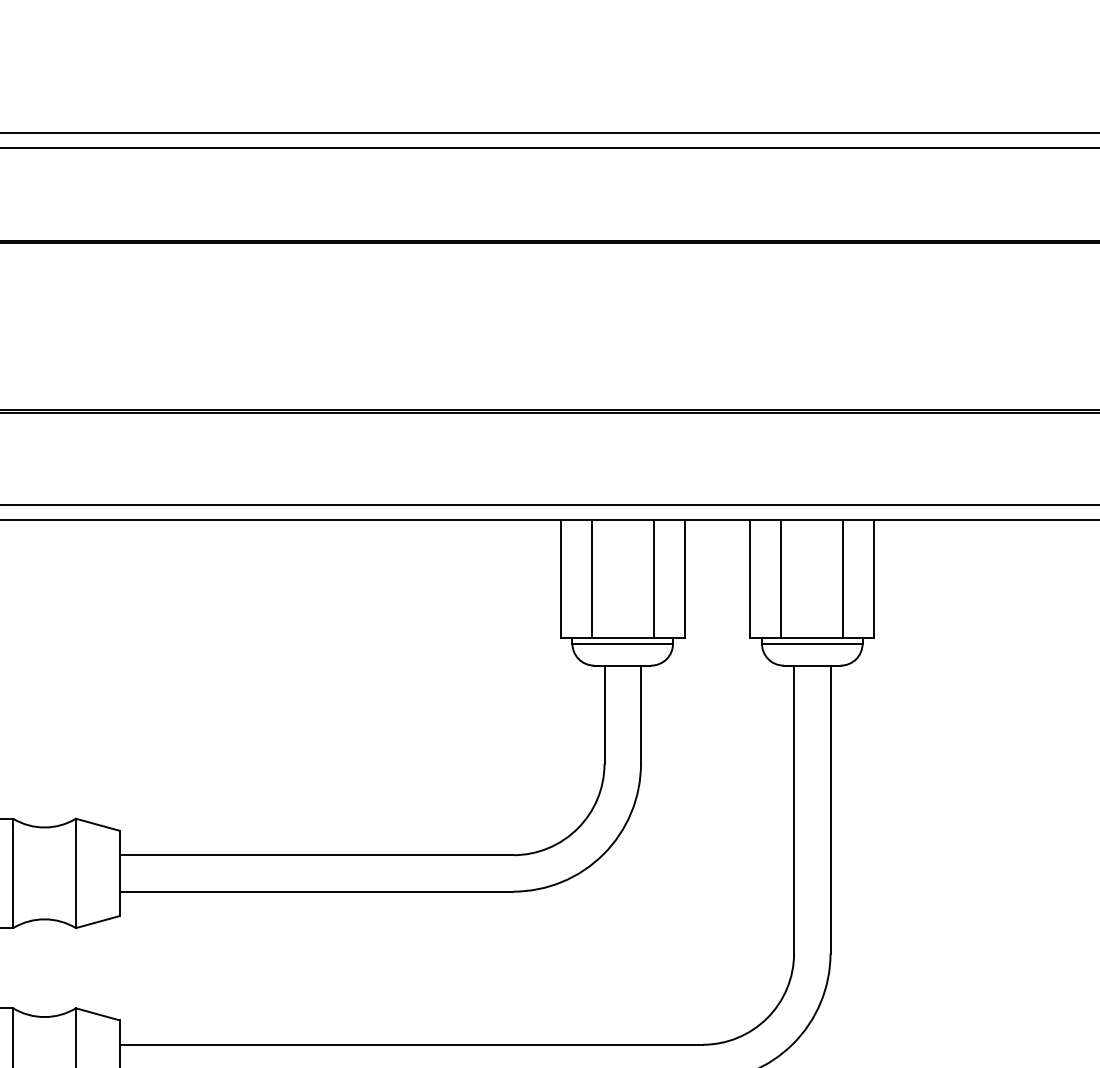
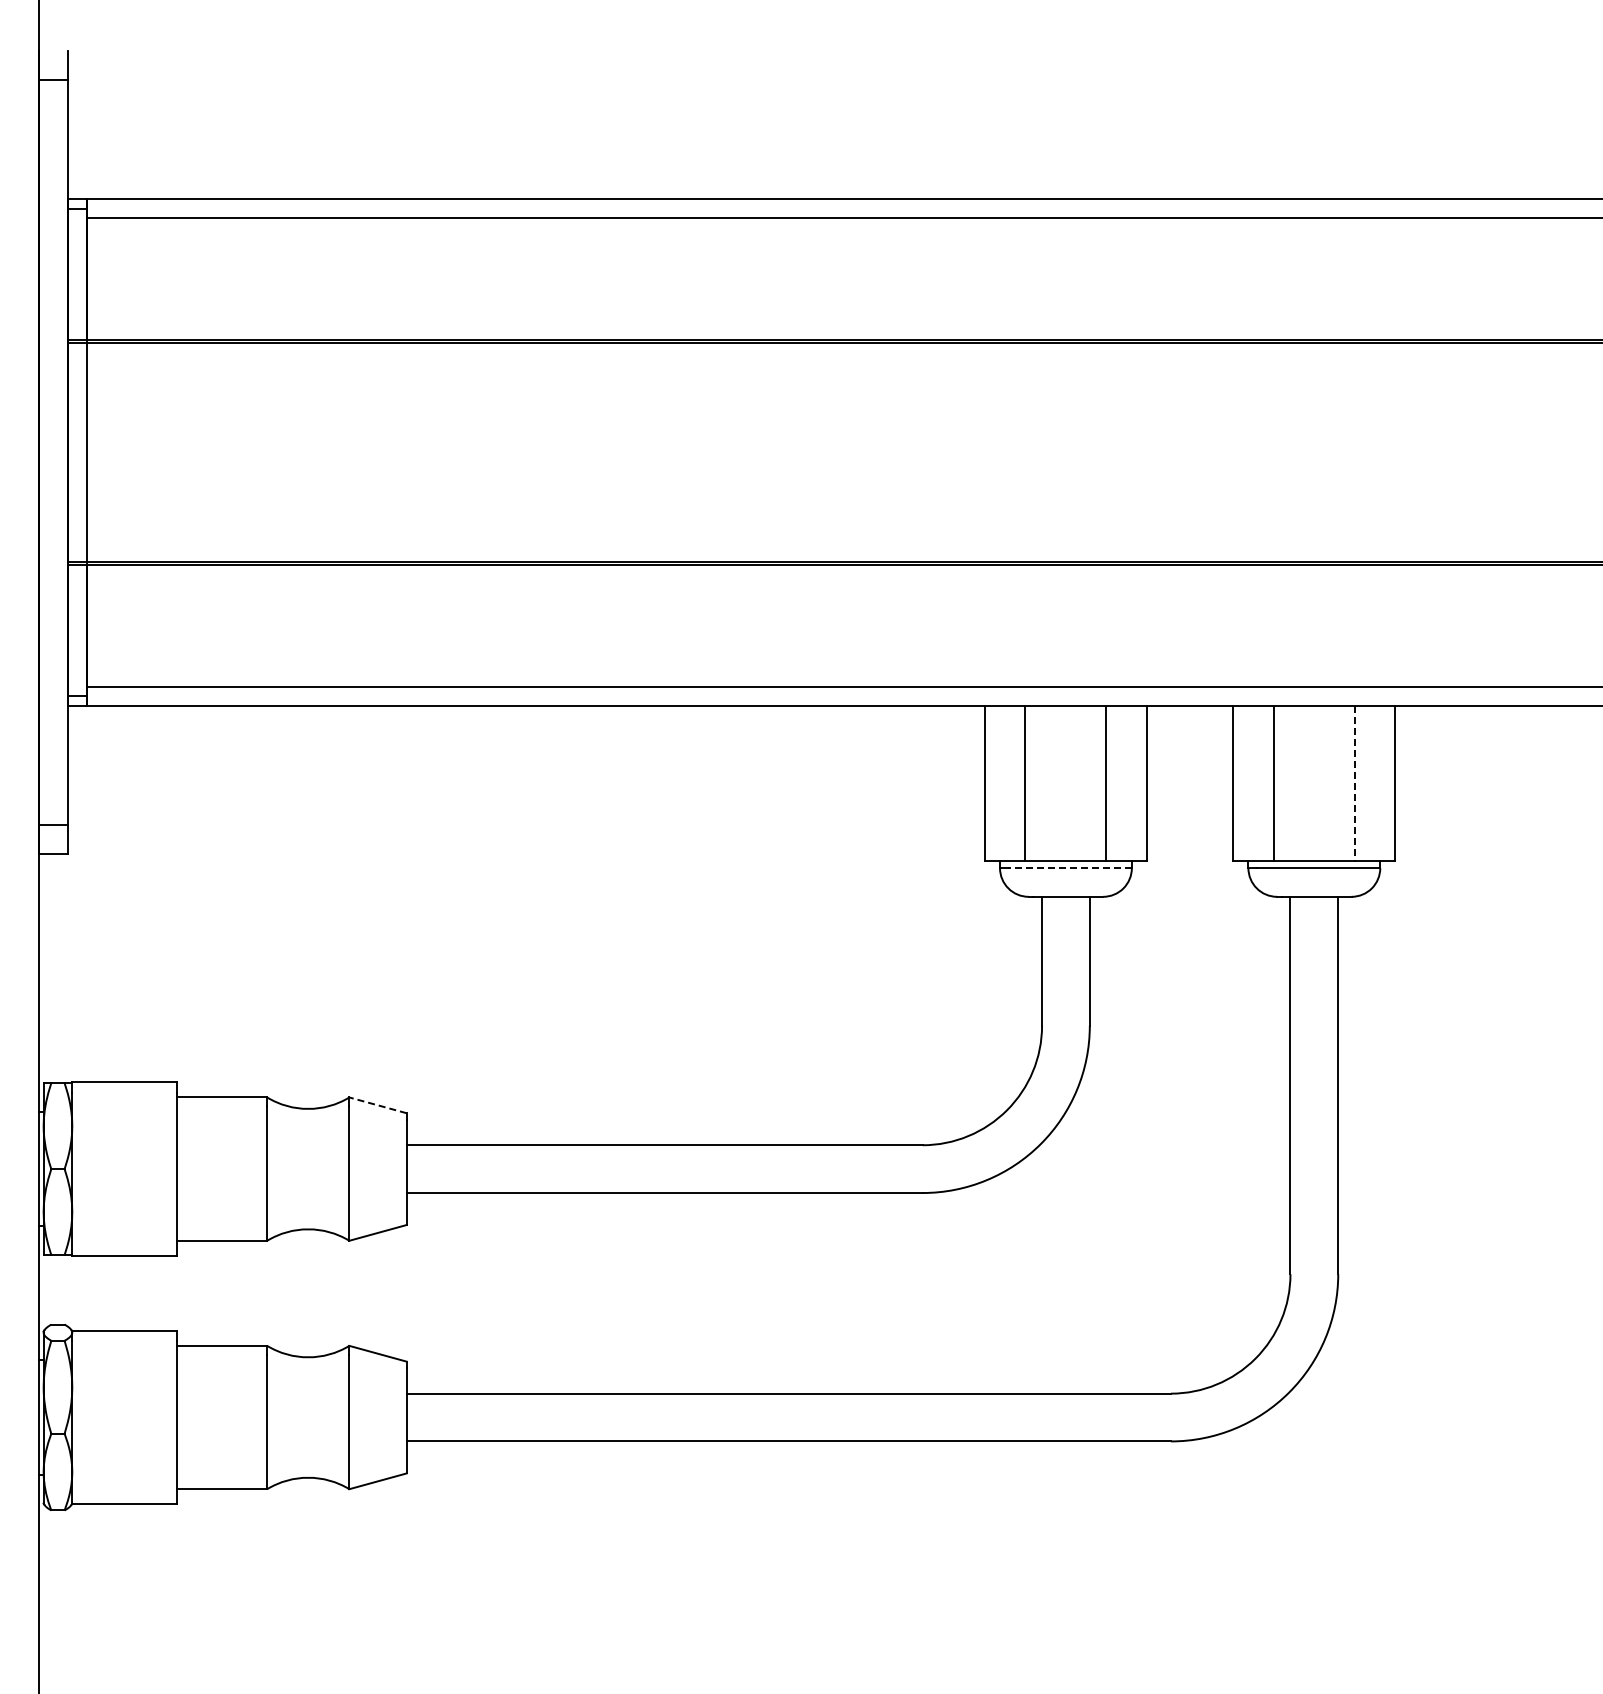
line: (842, 579) -> (1354, 783), solid -> dashed
line: (625, 644) -> (1069, 868), solid -> dashed
line: (98, 824) -> (378, 1105), solid -> dashed

